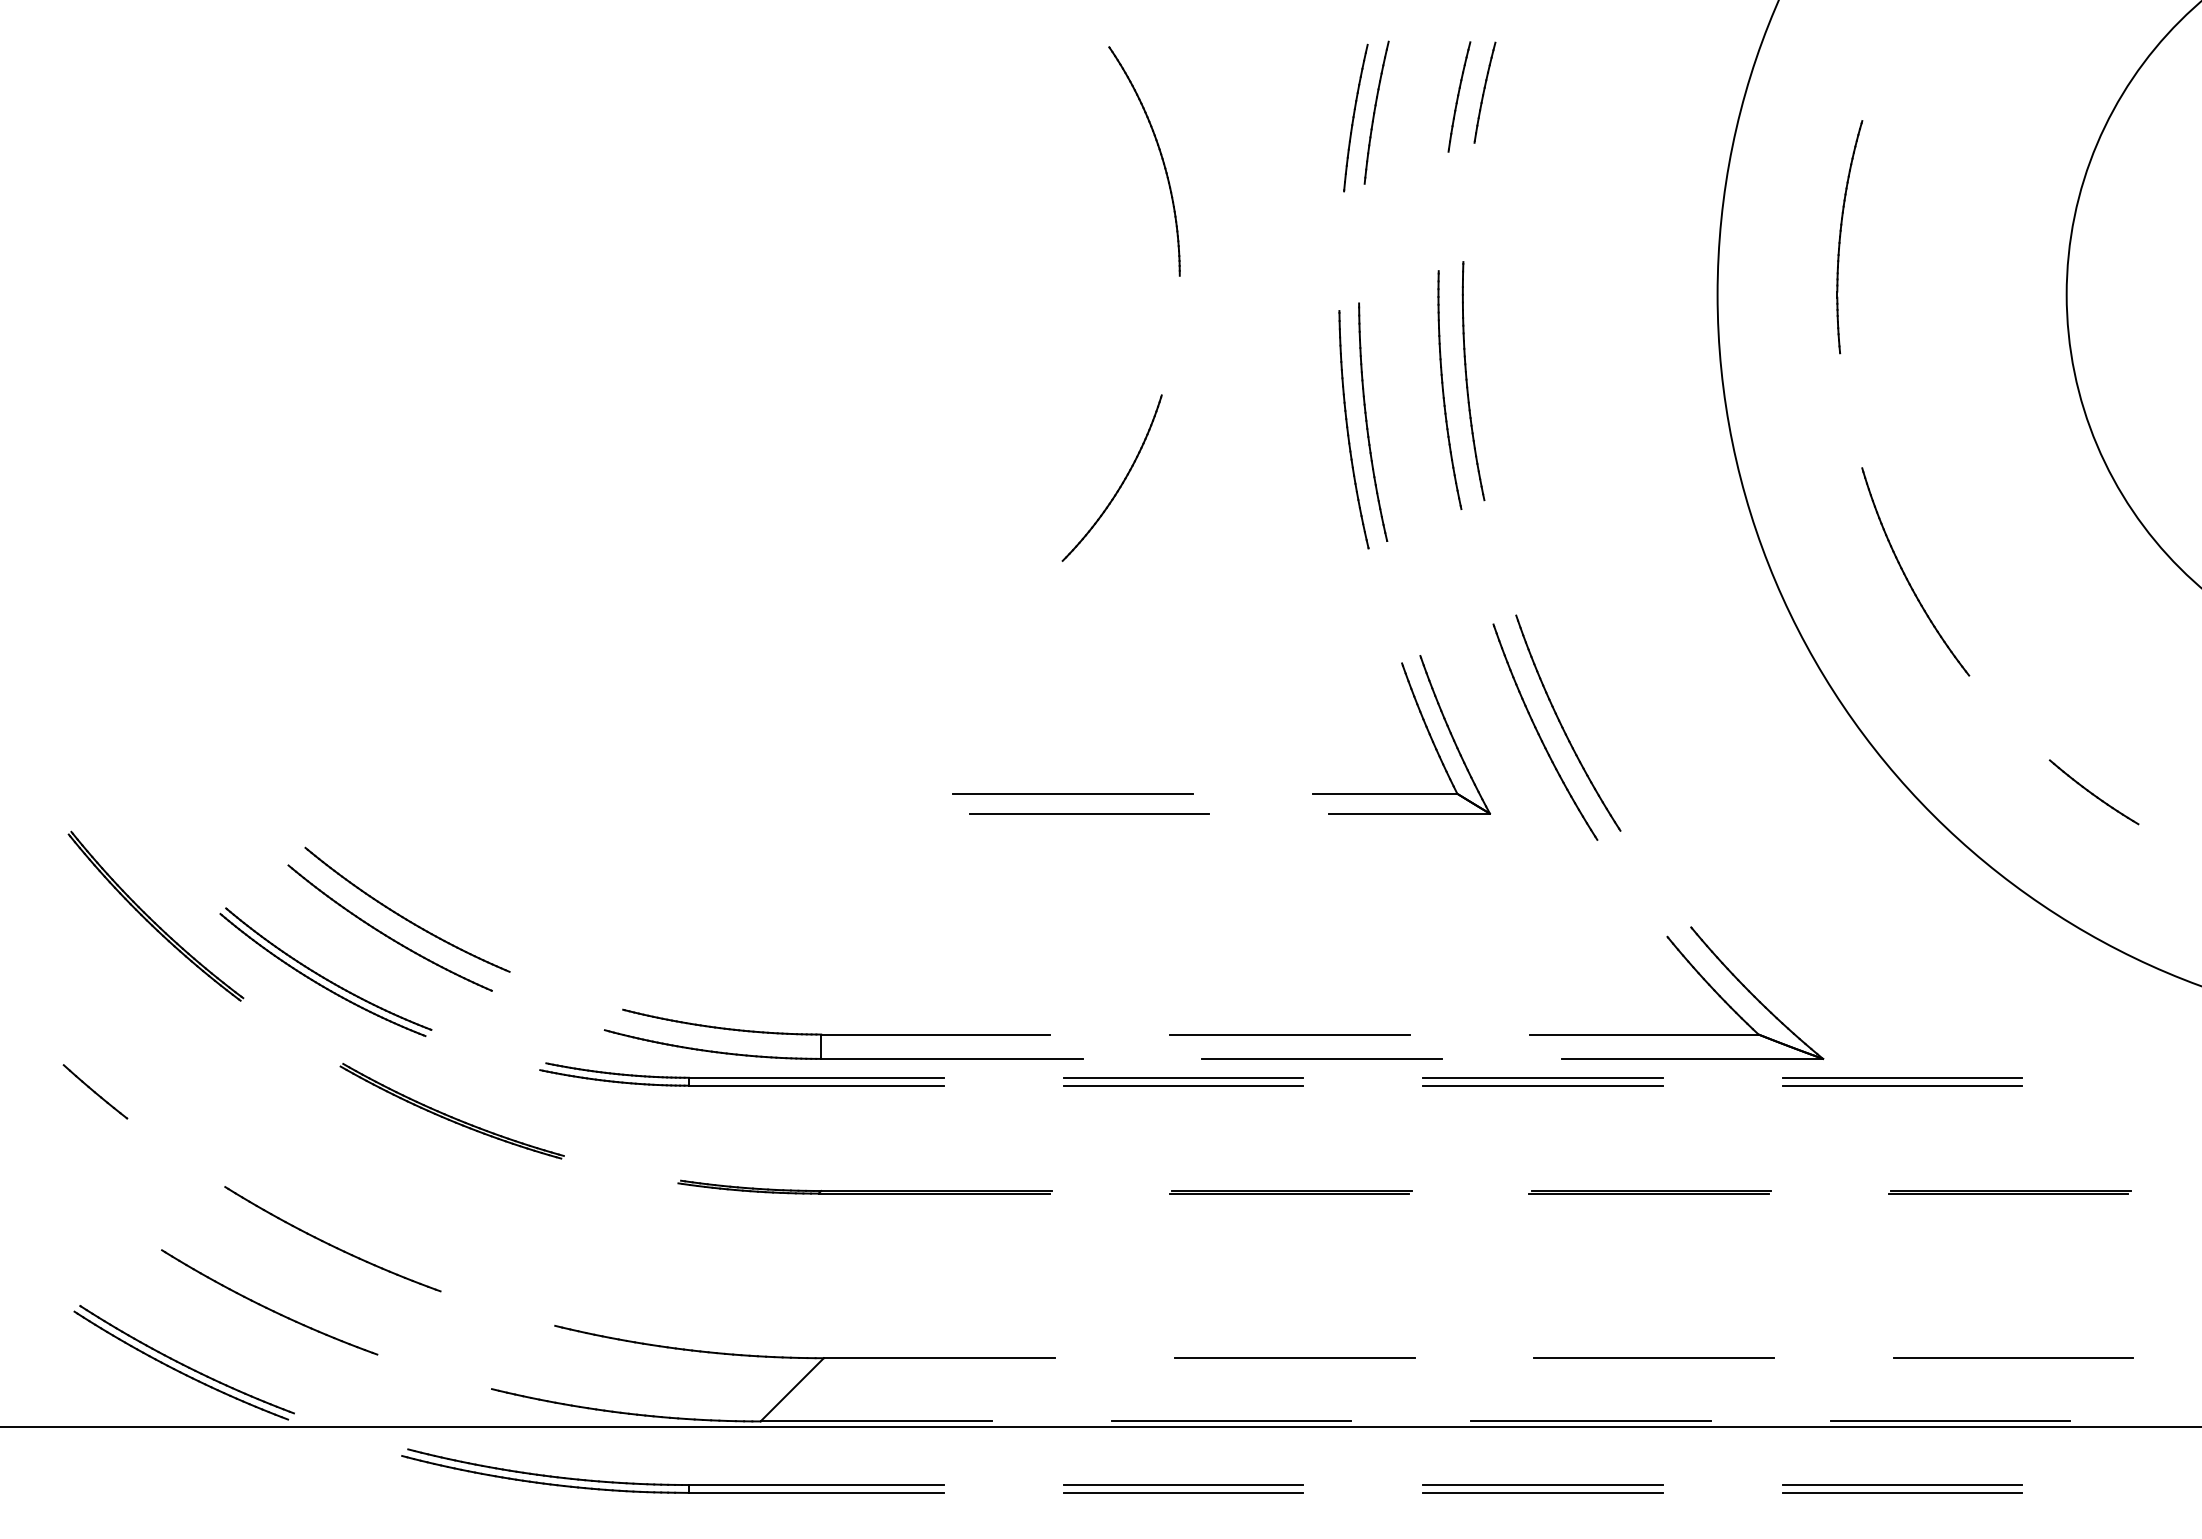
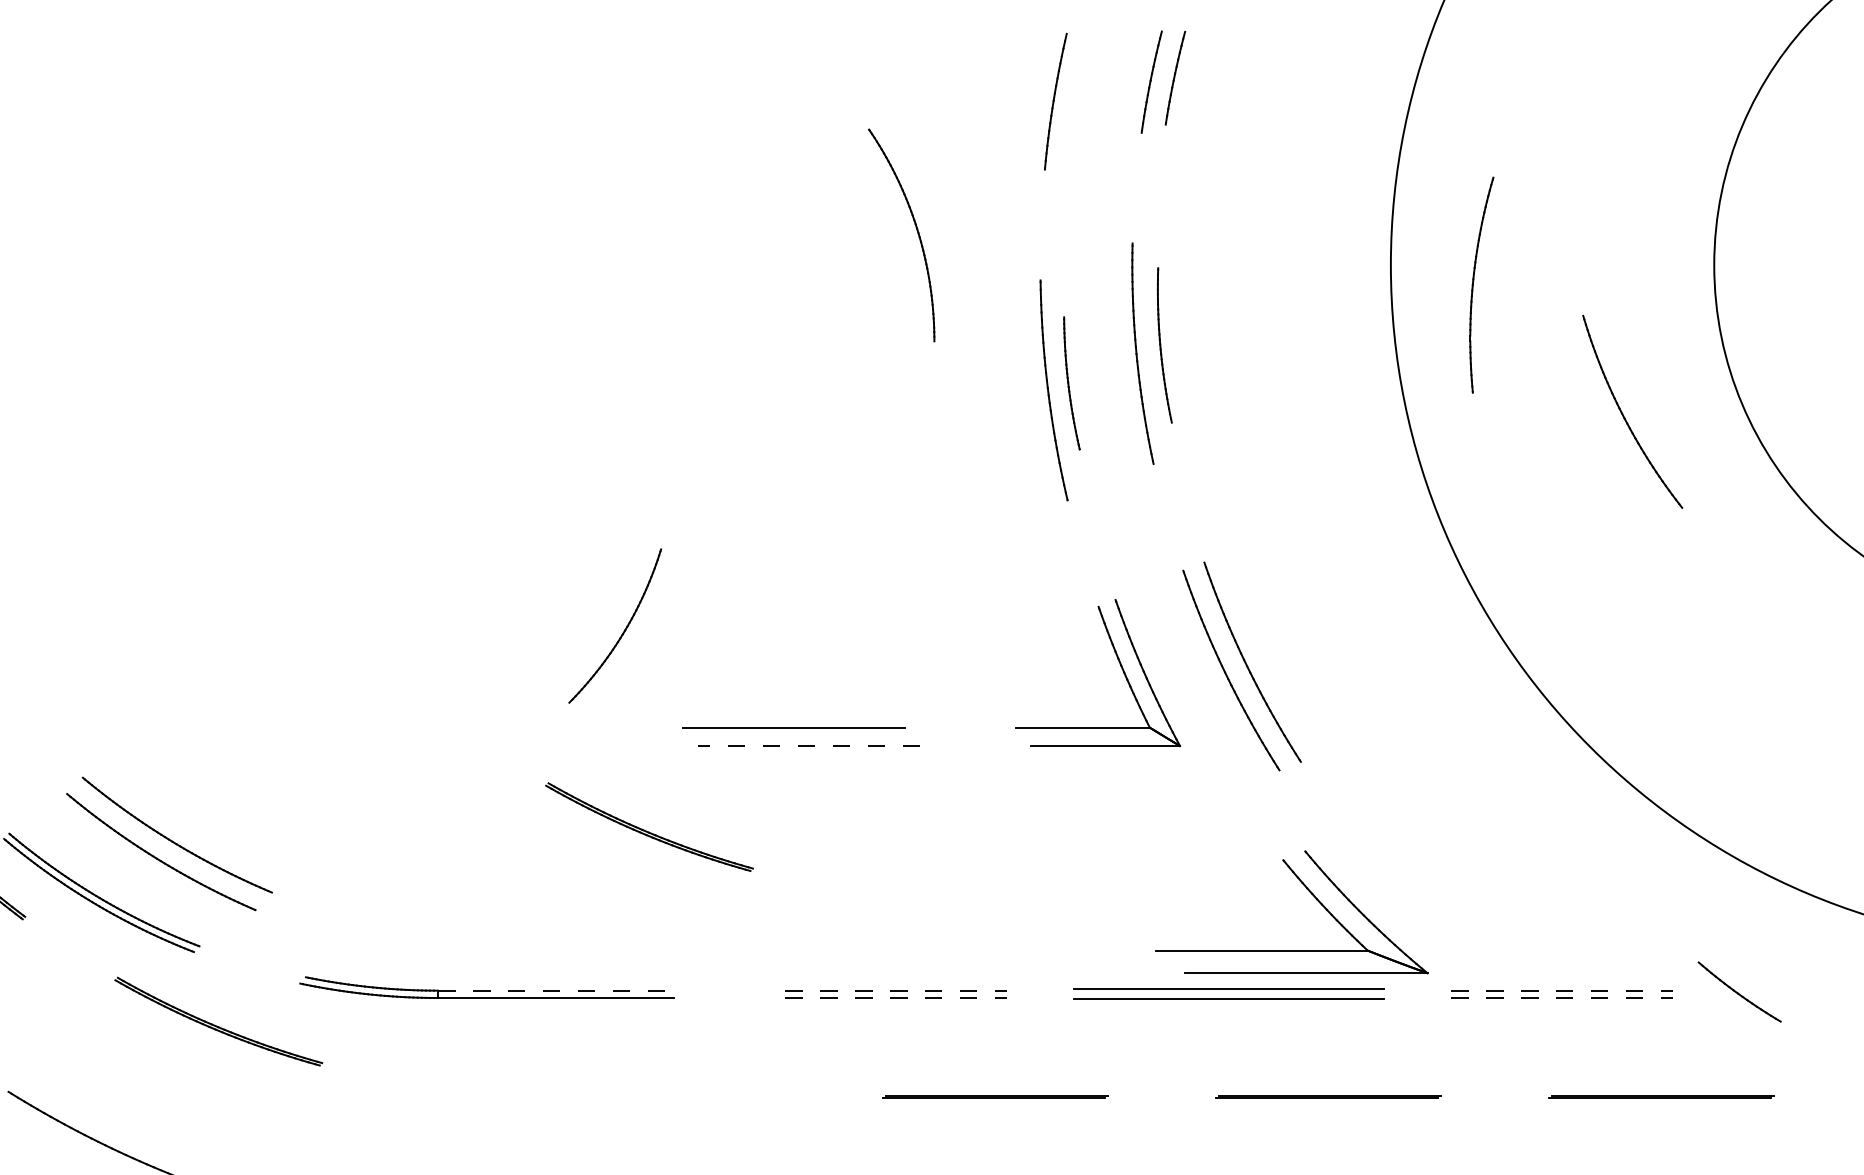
part: (1376, 112) -> (1074, 96), removed
part: (1160, 156) -> (916, 230), moved
part: (1841, 235) -> (1474, 283), moved
part: (1473, 381) -> (1164, 345), size x0.7
part: (1373, 421) -> (1072, 382), size x0.6
part: (1120, 484) -> (622, 631), moved
part: (1906, 575) -> (1624, 415), moved
part: (2093, 792) -> (1739, 992), moved
line: (1089, 813) -> (809, 745), solid -> dashed
part: (916, 901) -> (648, 827), added
part: (1696, 972) -> (1310, 893), moved
part: (843, 1033) -> (581, 949), removed
line: (1289, 1034) -> (994, 950), removed
line: (1321, 1058) -> (1023, 972), removed
line: (816, 1077) -> (556, 990), solid -> dashed
line: (1183, 1077) -> (896, 990), solid -> dashed
line: (1902, 1077) -> (1562, 990), solid -> dashed
part: (1542, 1081) -> (1228, 994), size x1.4
line: (1183, 1085) -> (896, 997), solid -> dashed
line: (1902, 1085) -> (1562, 997), solid -> dashed
part: (864, 1186) -> (600, 1091), removed

